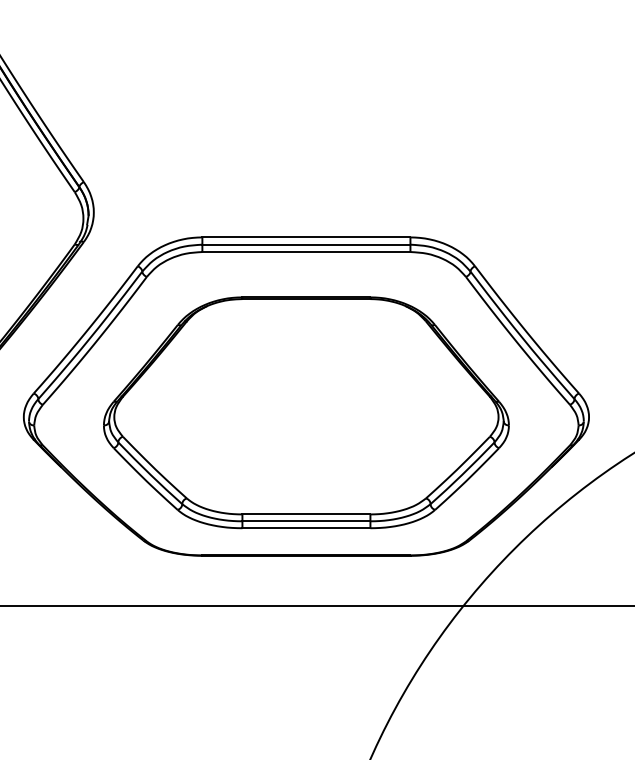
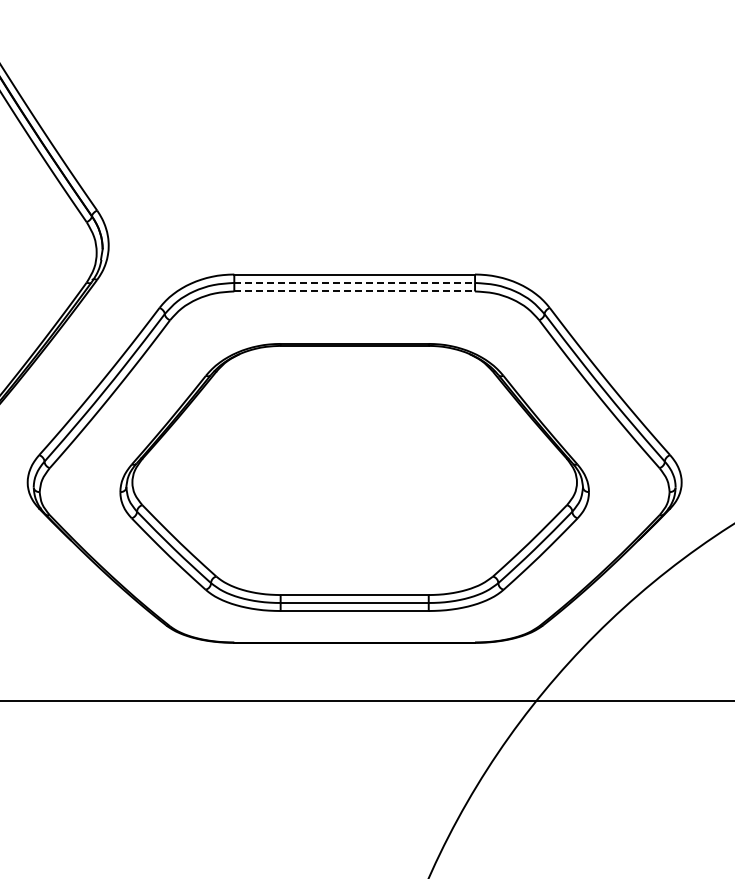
line: (307, 244) -> (355, 282), solid -> dashed
line: (307, 252) -> (355, 291), solid -> dashed

